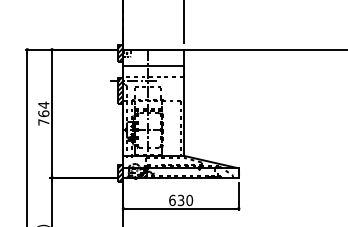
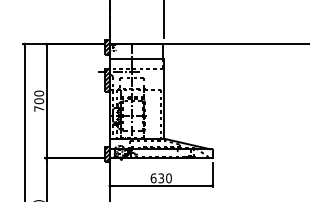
text: (43, 108) -> (38, 96), 764 -> 700

